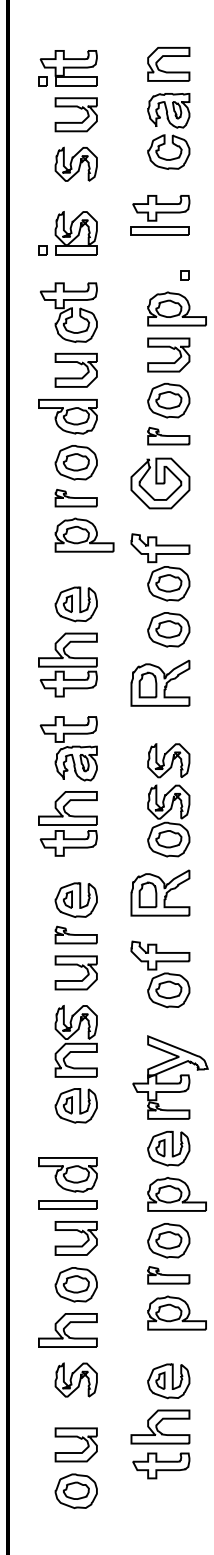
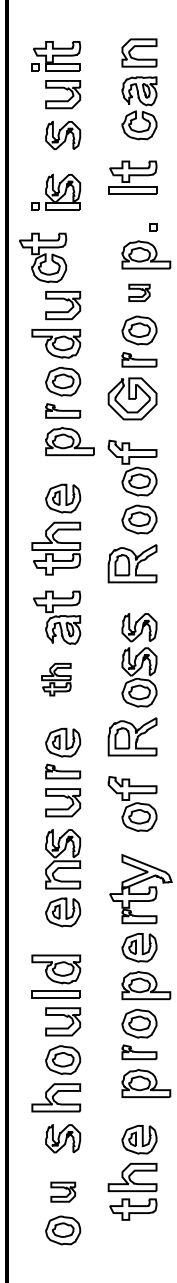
part: (69, 312) -> (43, 257), moved
part: (168, 354) -> (139, 292), size x0.6
part: (68, 823) -> (56, 679), size x0.6
part: (76, 1443) -> (63, 1191), size x0.7

